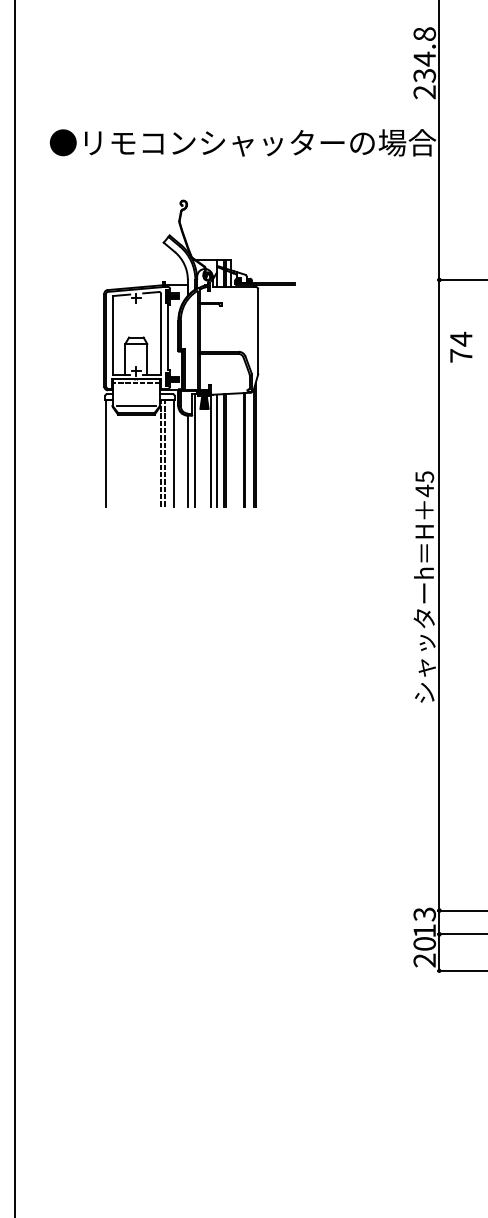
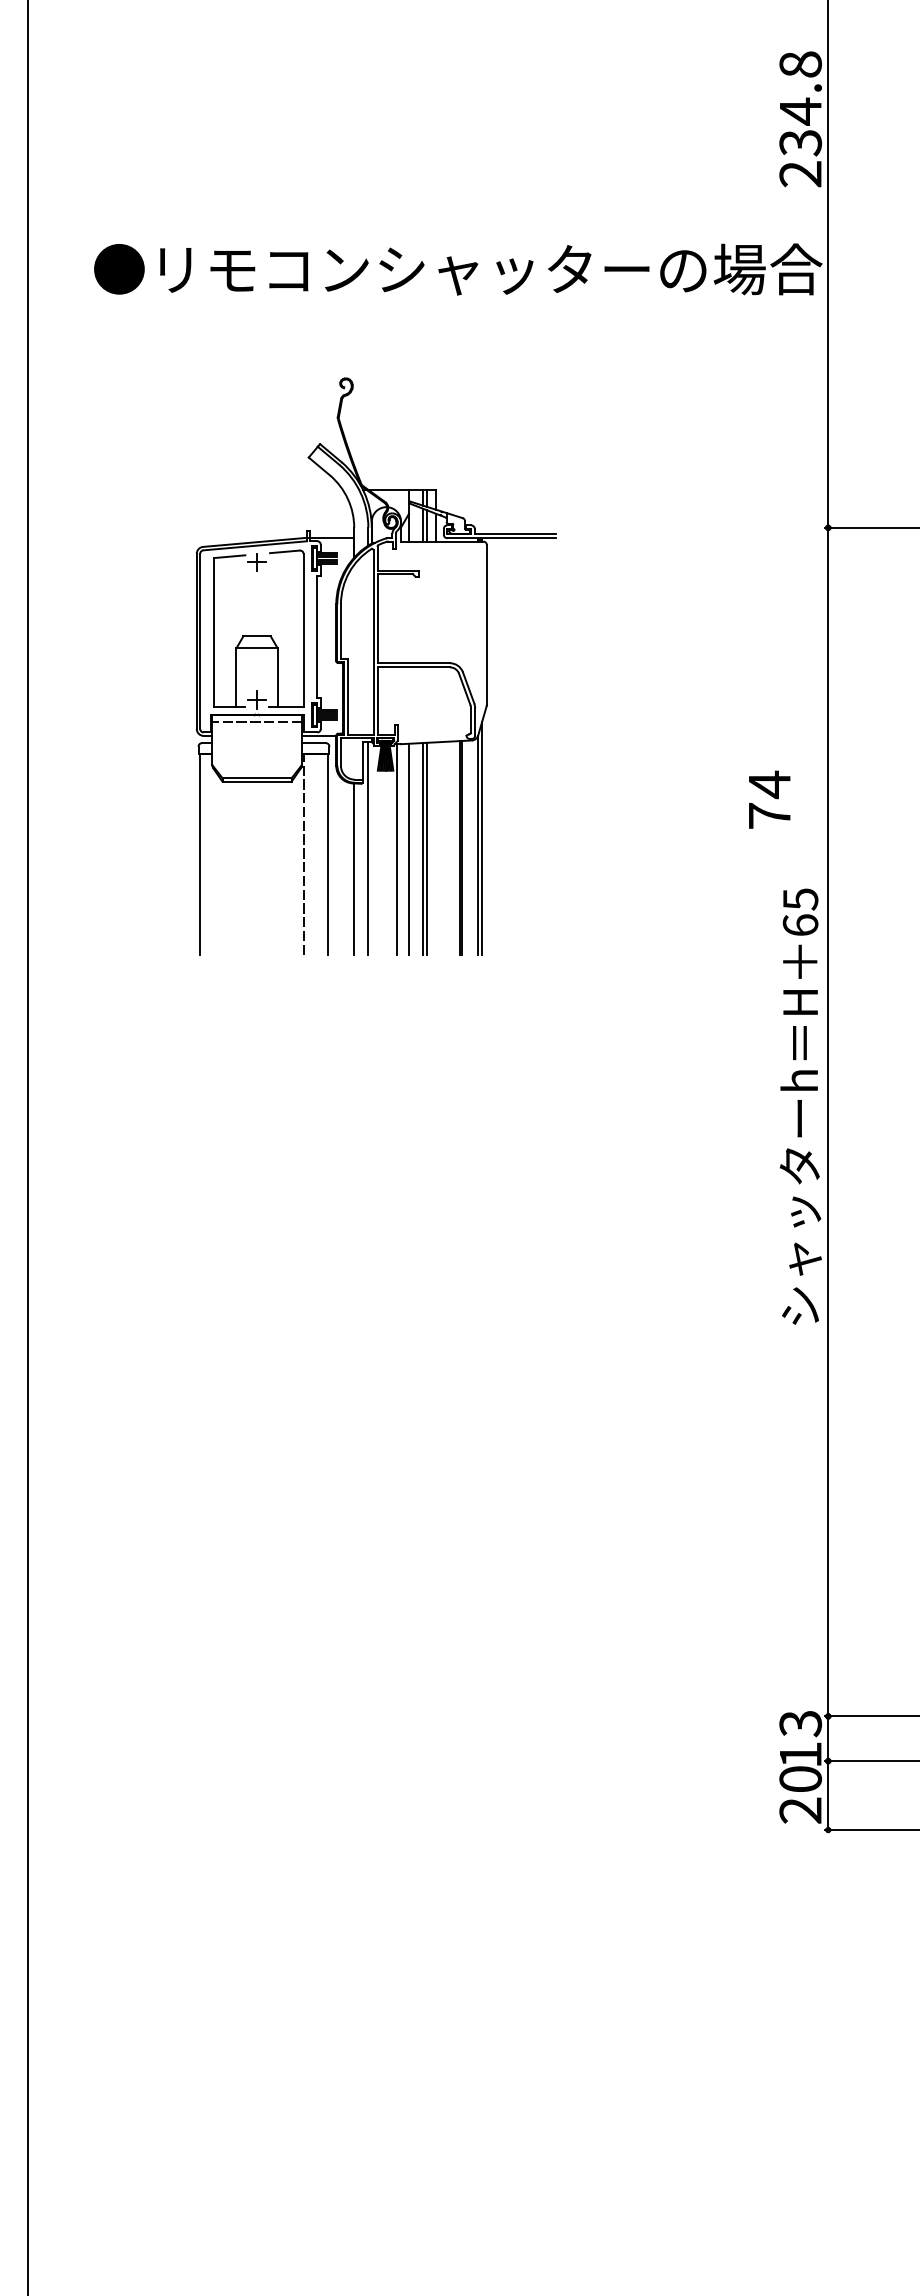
text: (461, 346) -> (770, 798), moved
line: (135, 405) -> (255, 764), removed
line: (164, 452) -> (310, 853), removed
text: (424, 490) -> (800, 924), 45 -> 65

